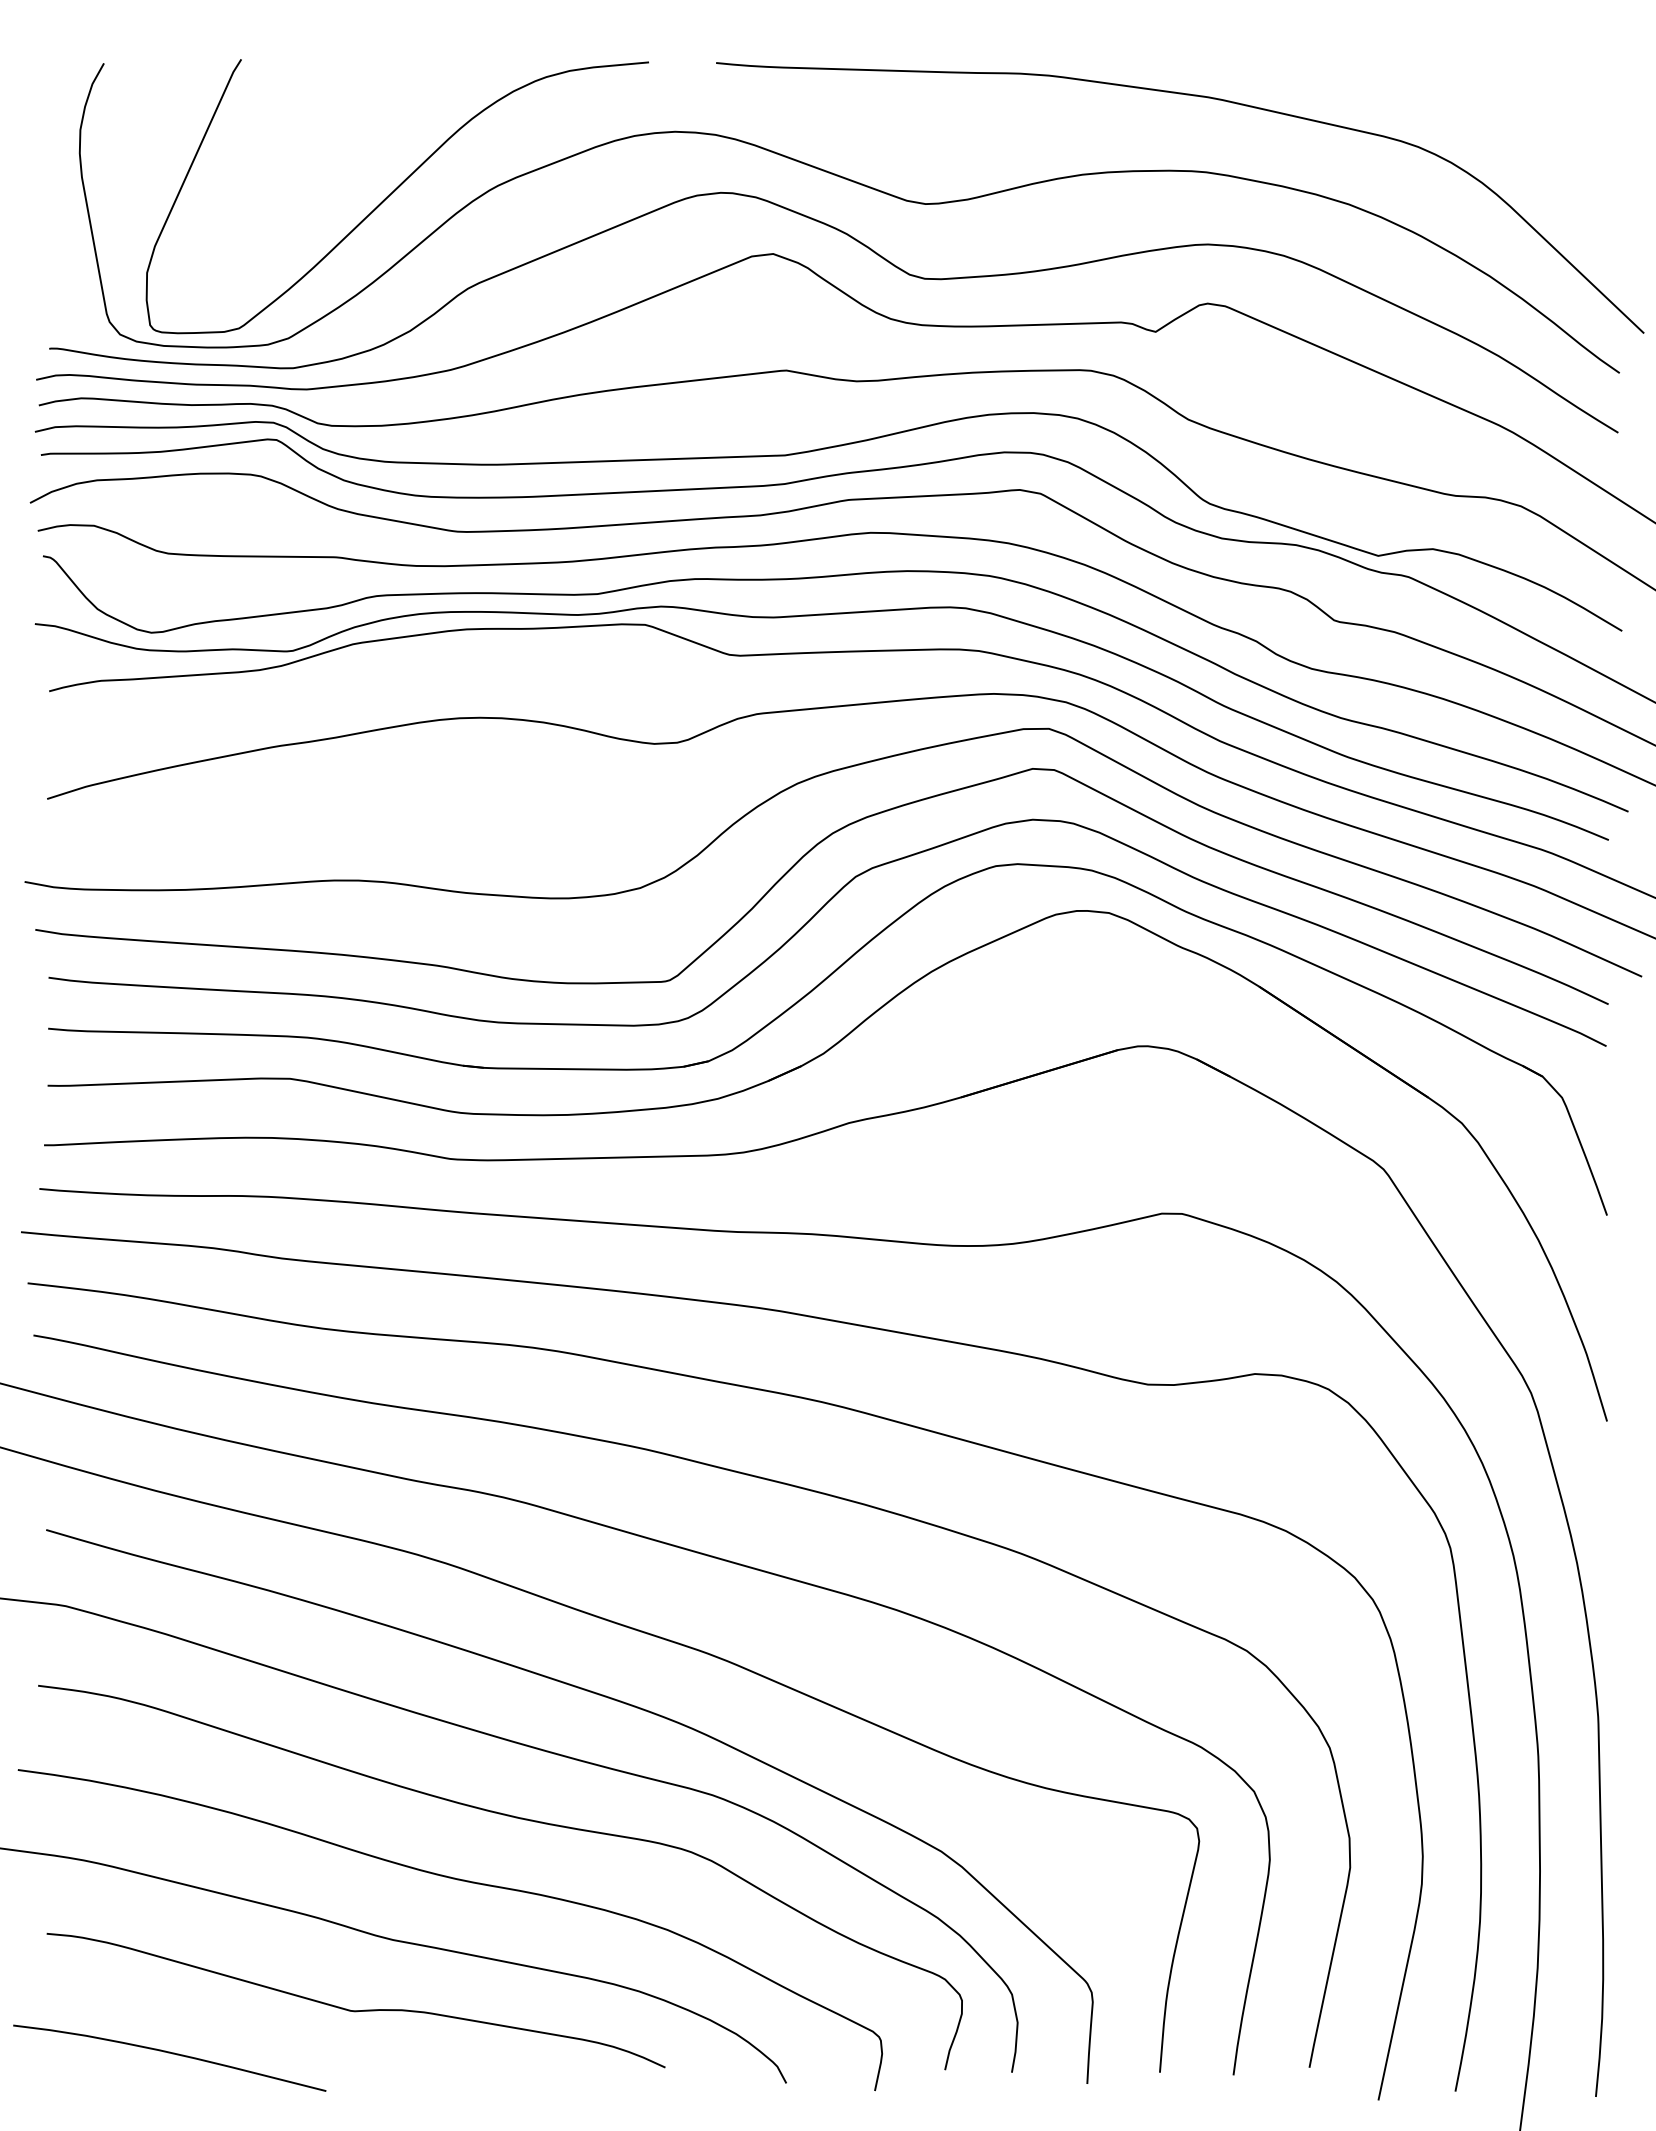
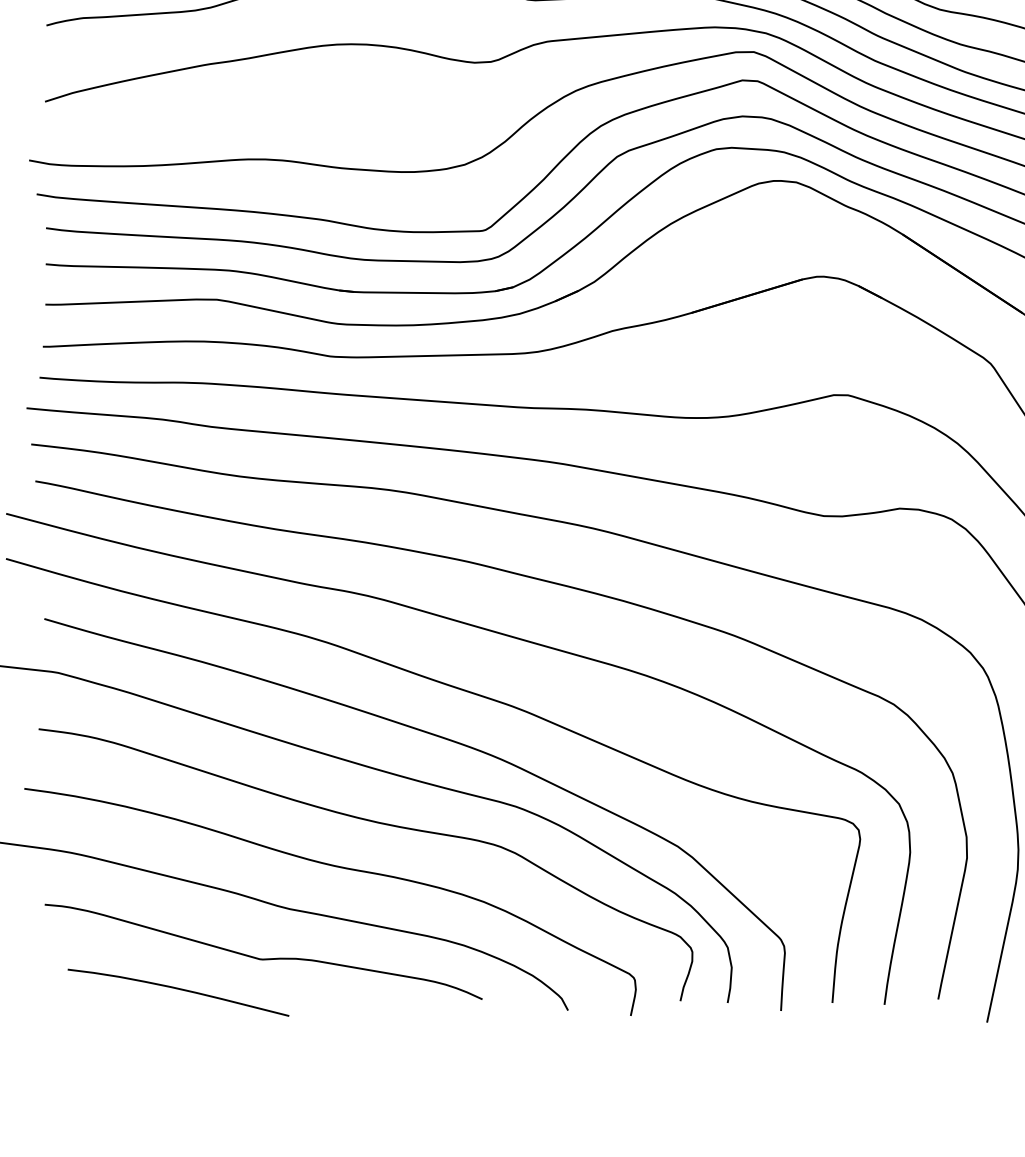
curve: (169, 2053) -> (178, 989), moved

